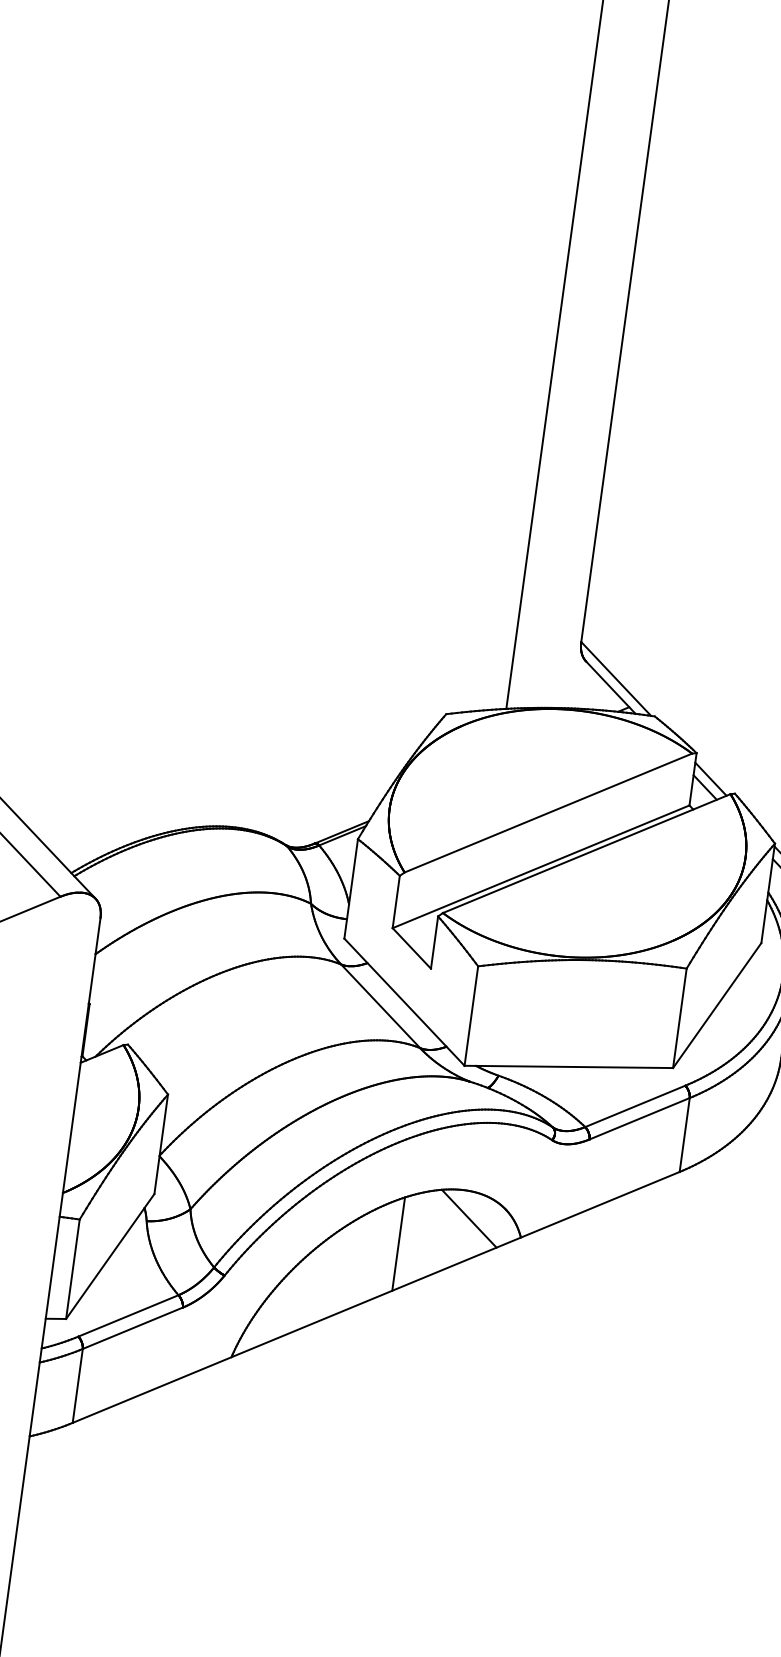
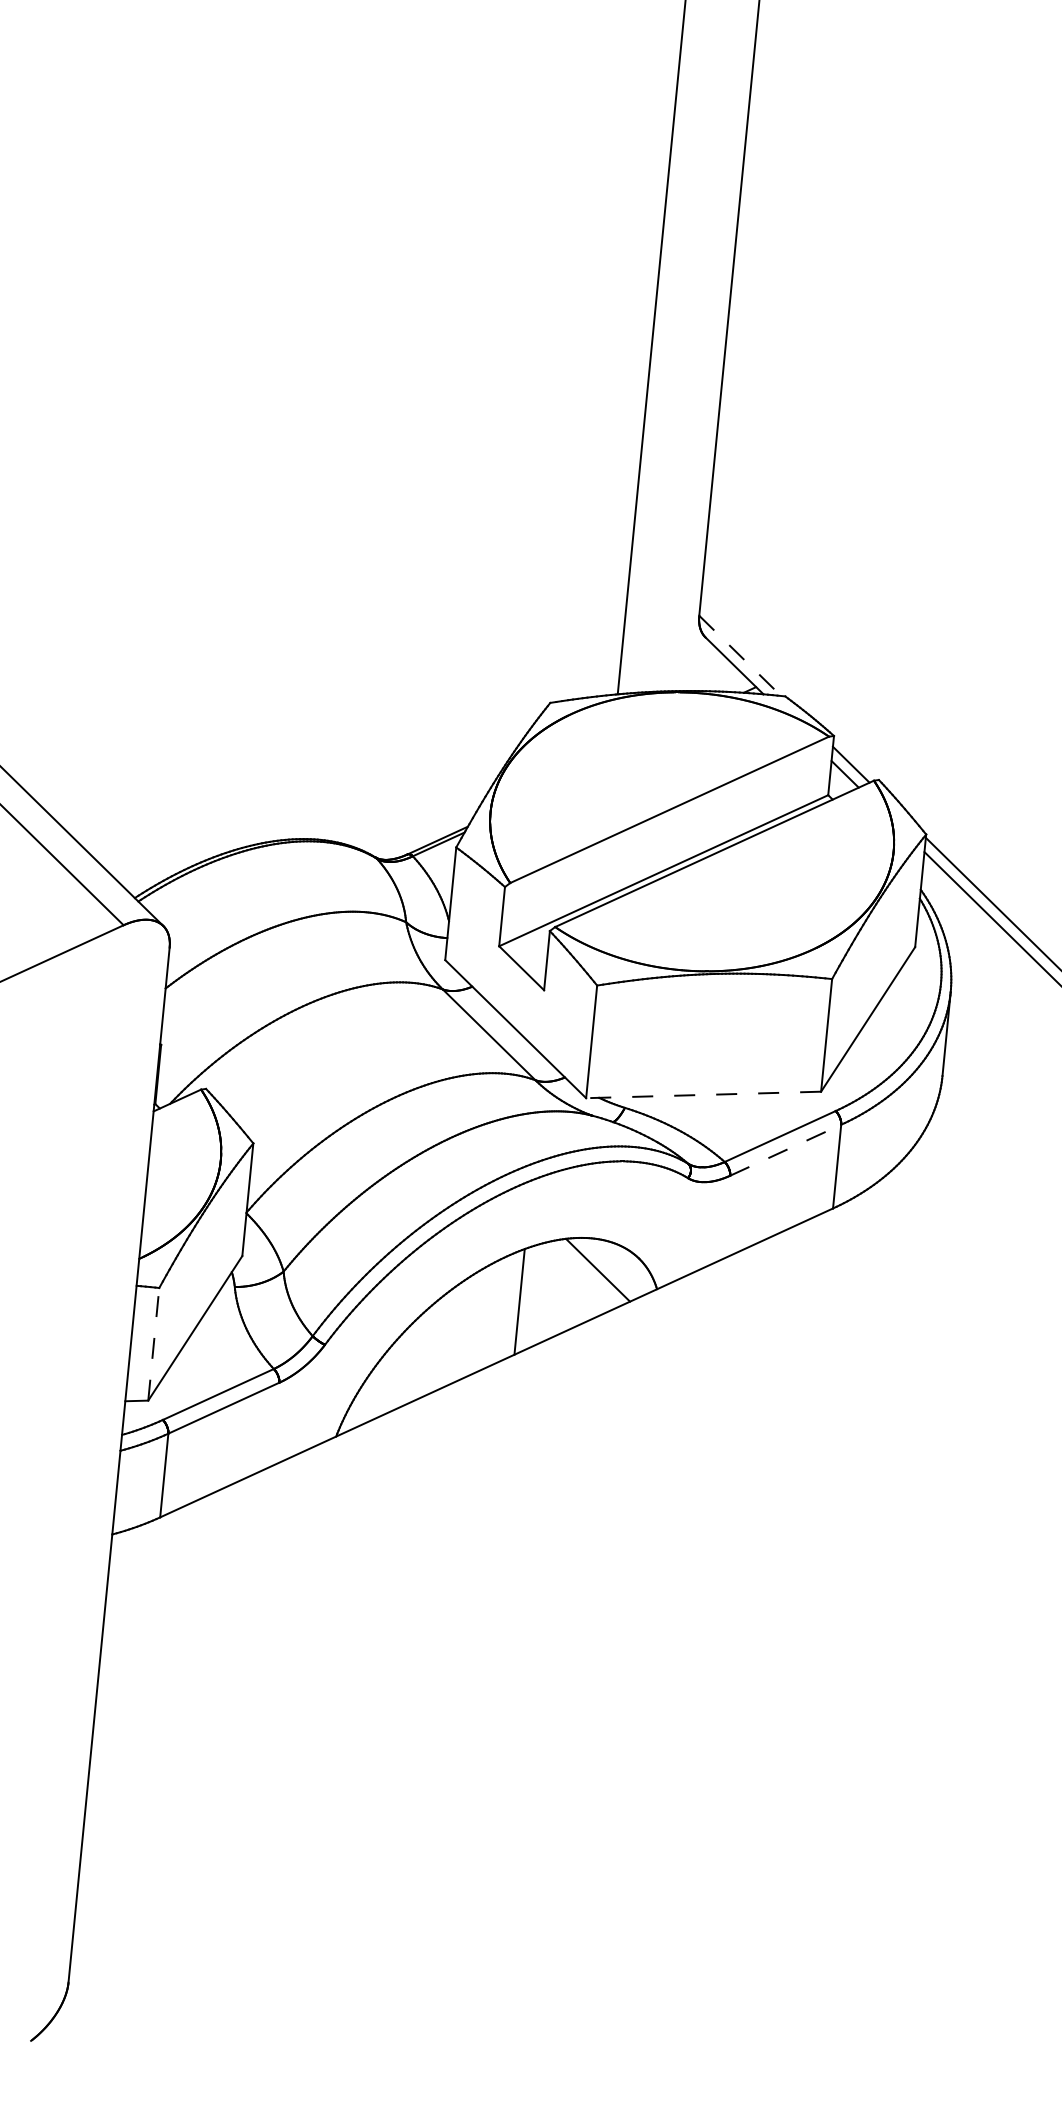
line: (616, 679) -> (740, 656), solid -> dashed
line: (568, 1066) -> (703, 1094), solid -> dashed
line: (640, 1118) -> (786, 1150), solid -> dashed
line: (72, 1269) -> (153, 1344), solid -> dashed

